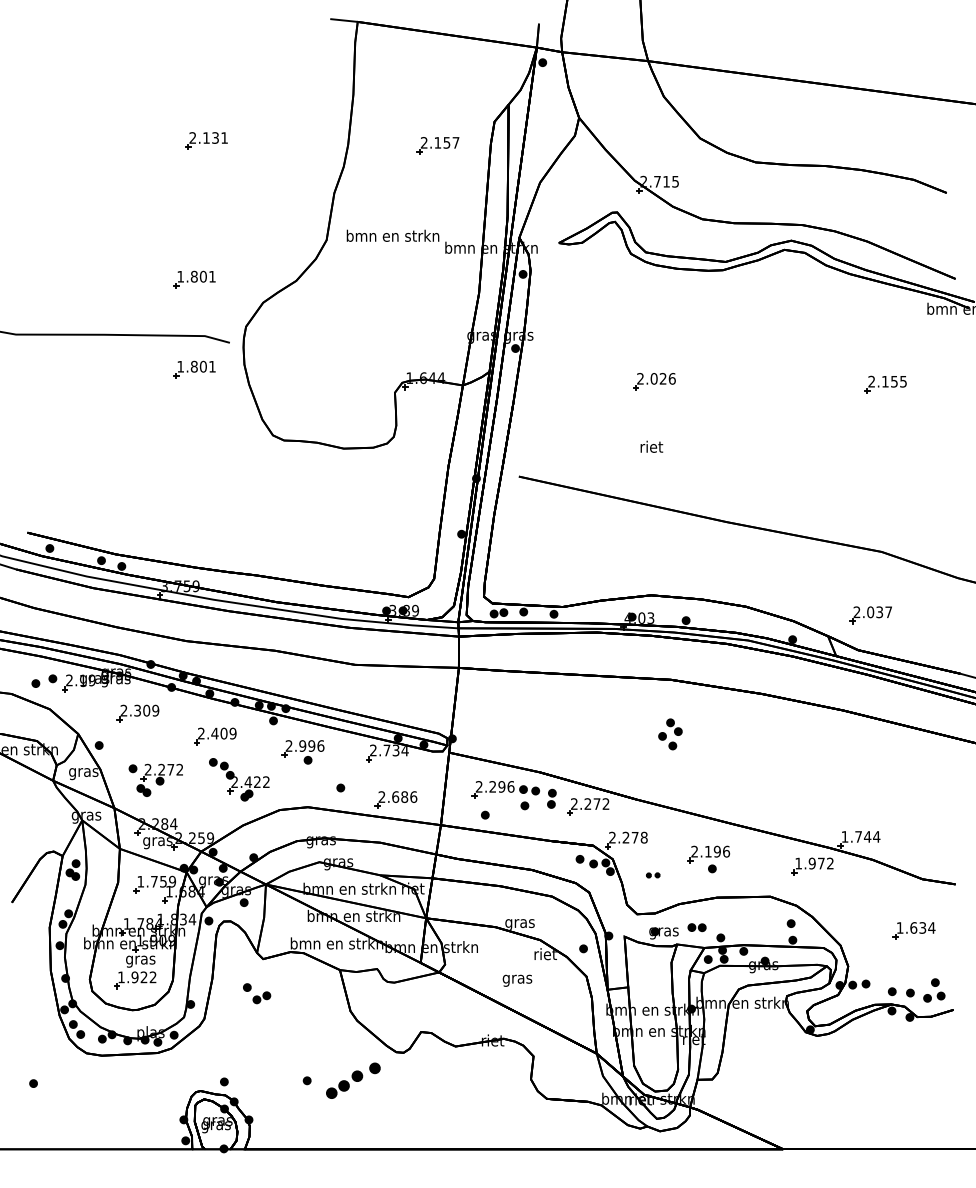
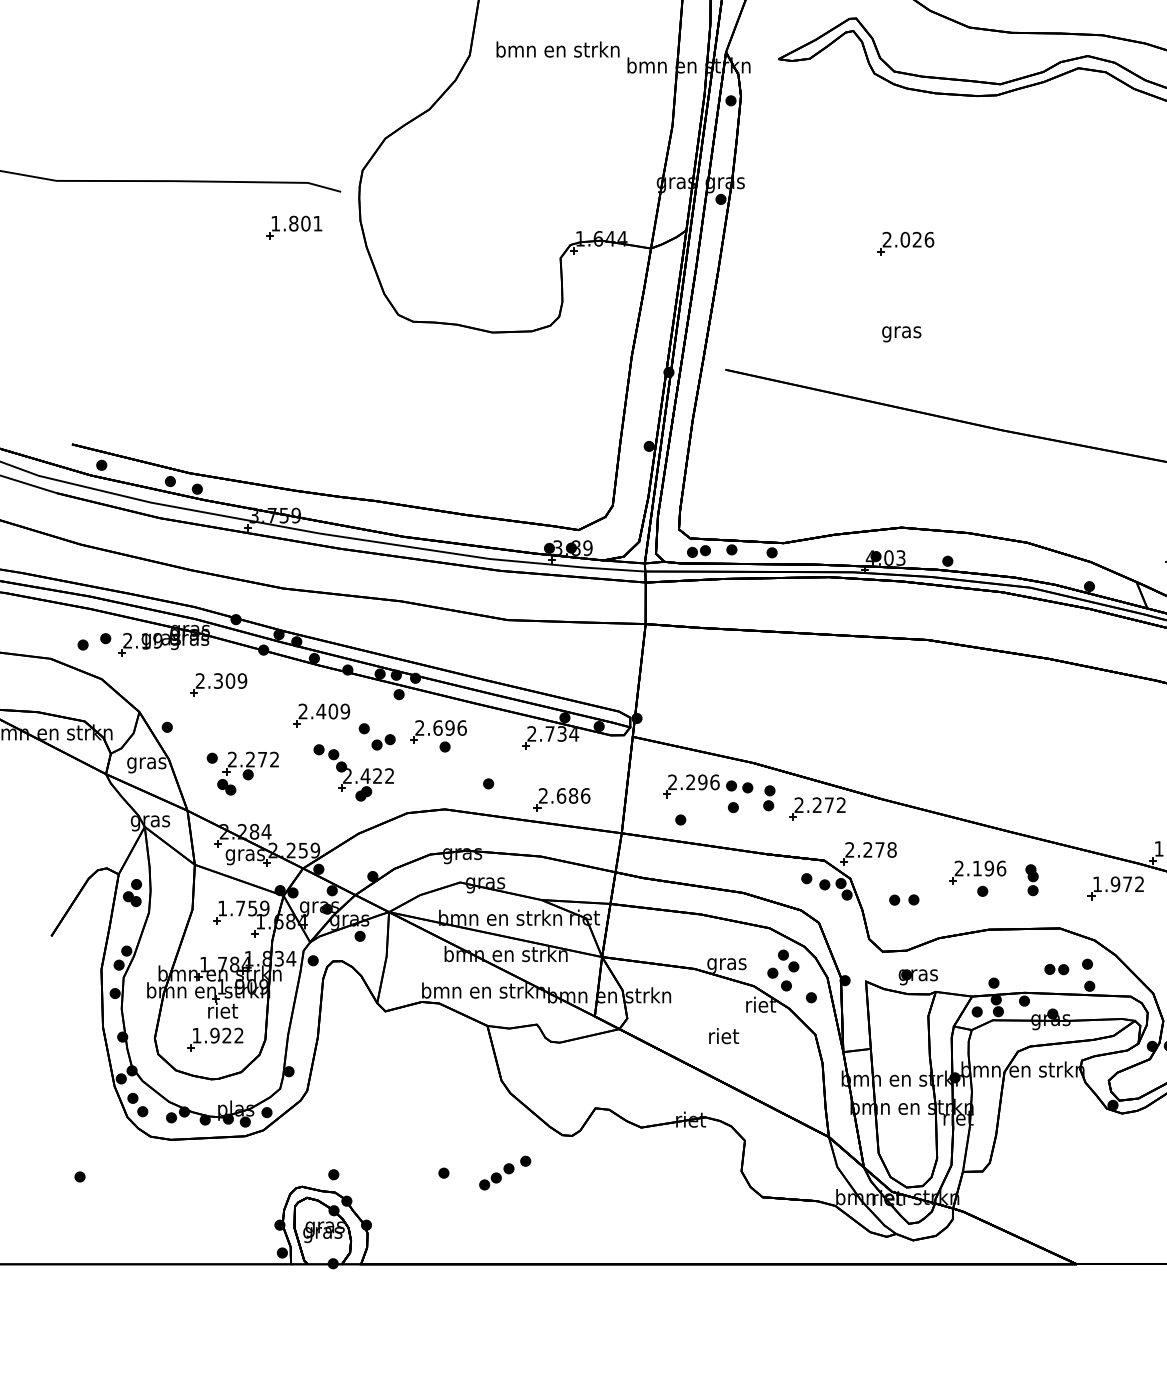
part: (194, 279) -> (294, 107), removed
text: (651, 447) -> (901, 331), riet -> gras
part: (670, 734) -> (783, 970), moved
text: (302, 745) -> (437, 727), 2.996 -> 2.696
part: (749, 860) -> (1032, 880), added
part: (652, 875) -> (903, 900), size x1.67
part: (696, 927) -> (1056, 969), moved
text: (140, 960) -> (222, 1013), gras -> riet
text: (517, 978) -> (723, 1037), gras -> riet
part: (257, 993) -> (377, 736), moved
part: (352, 1080) -> (504, 1172), size x0.71

